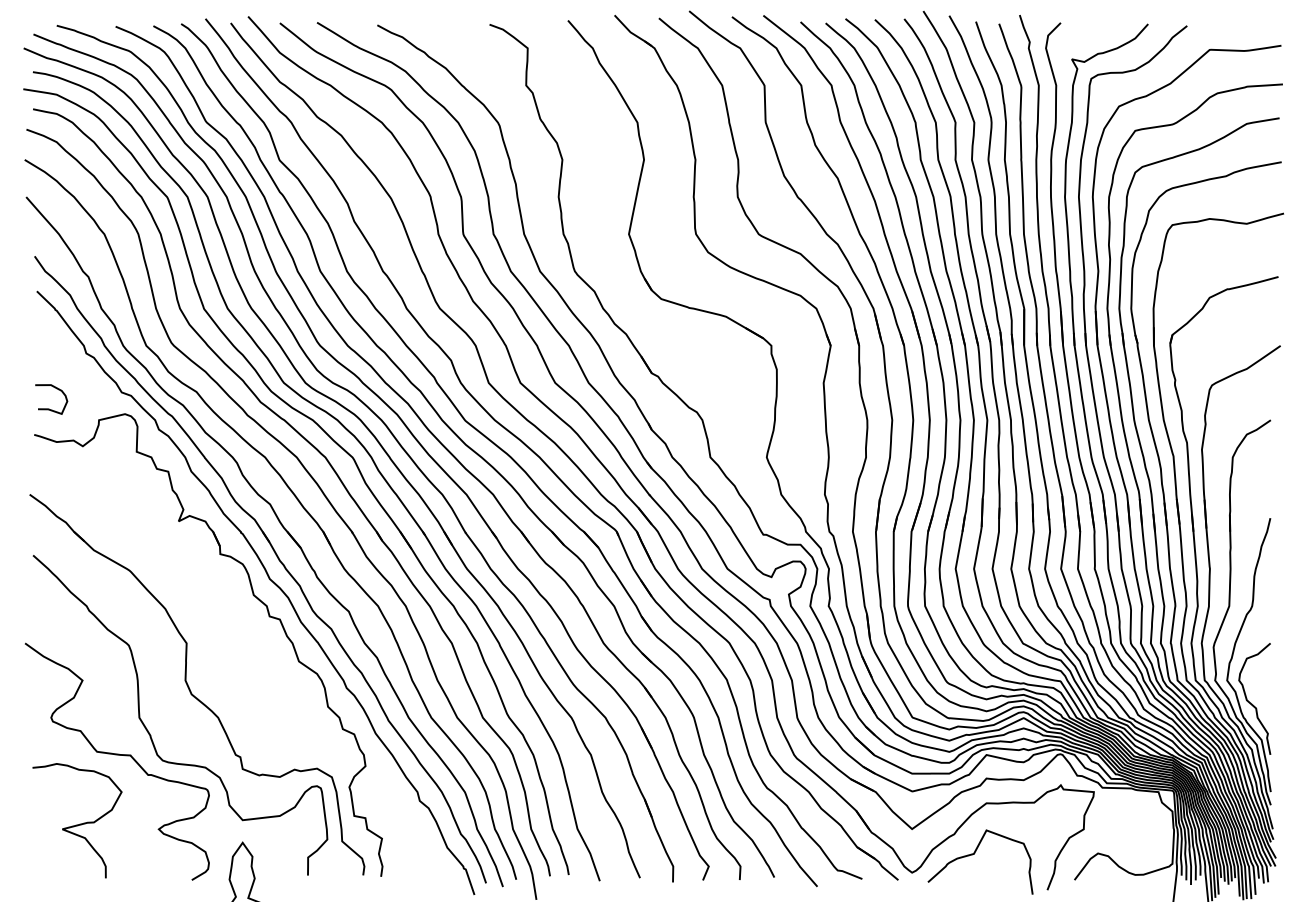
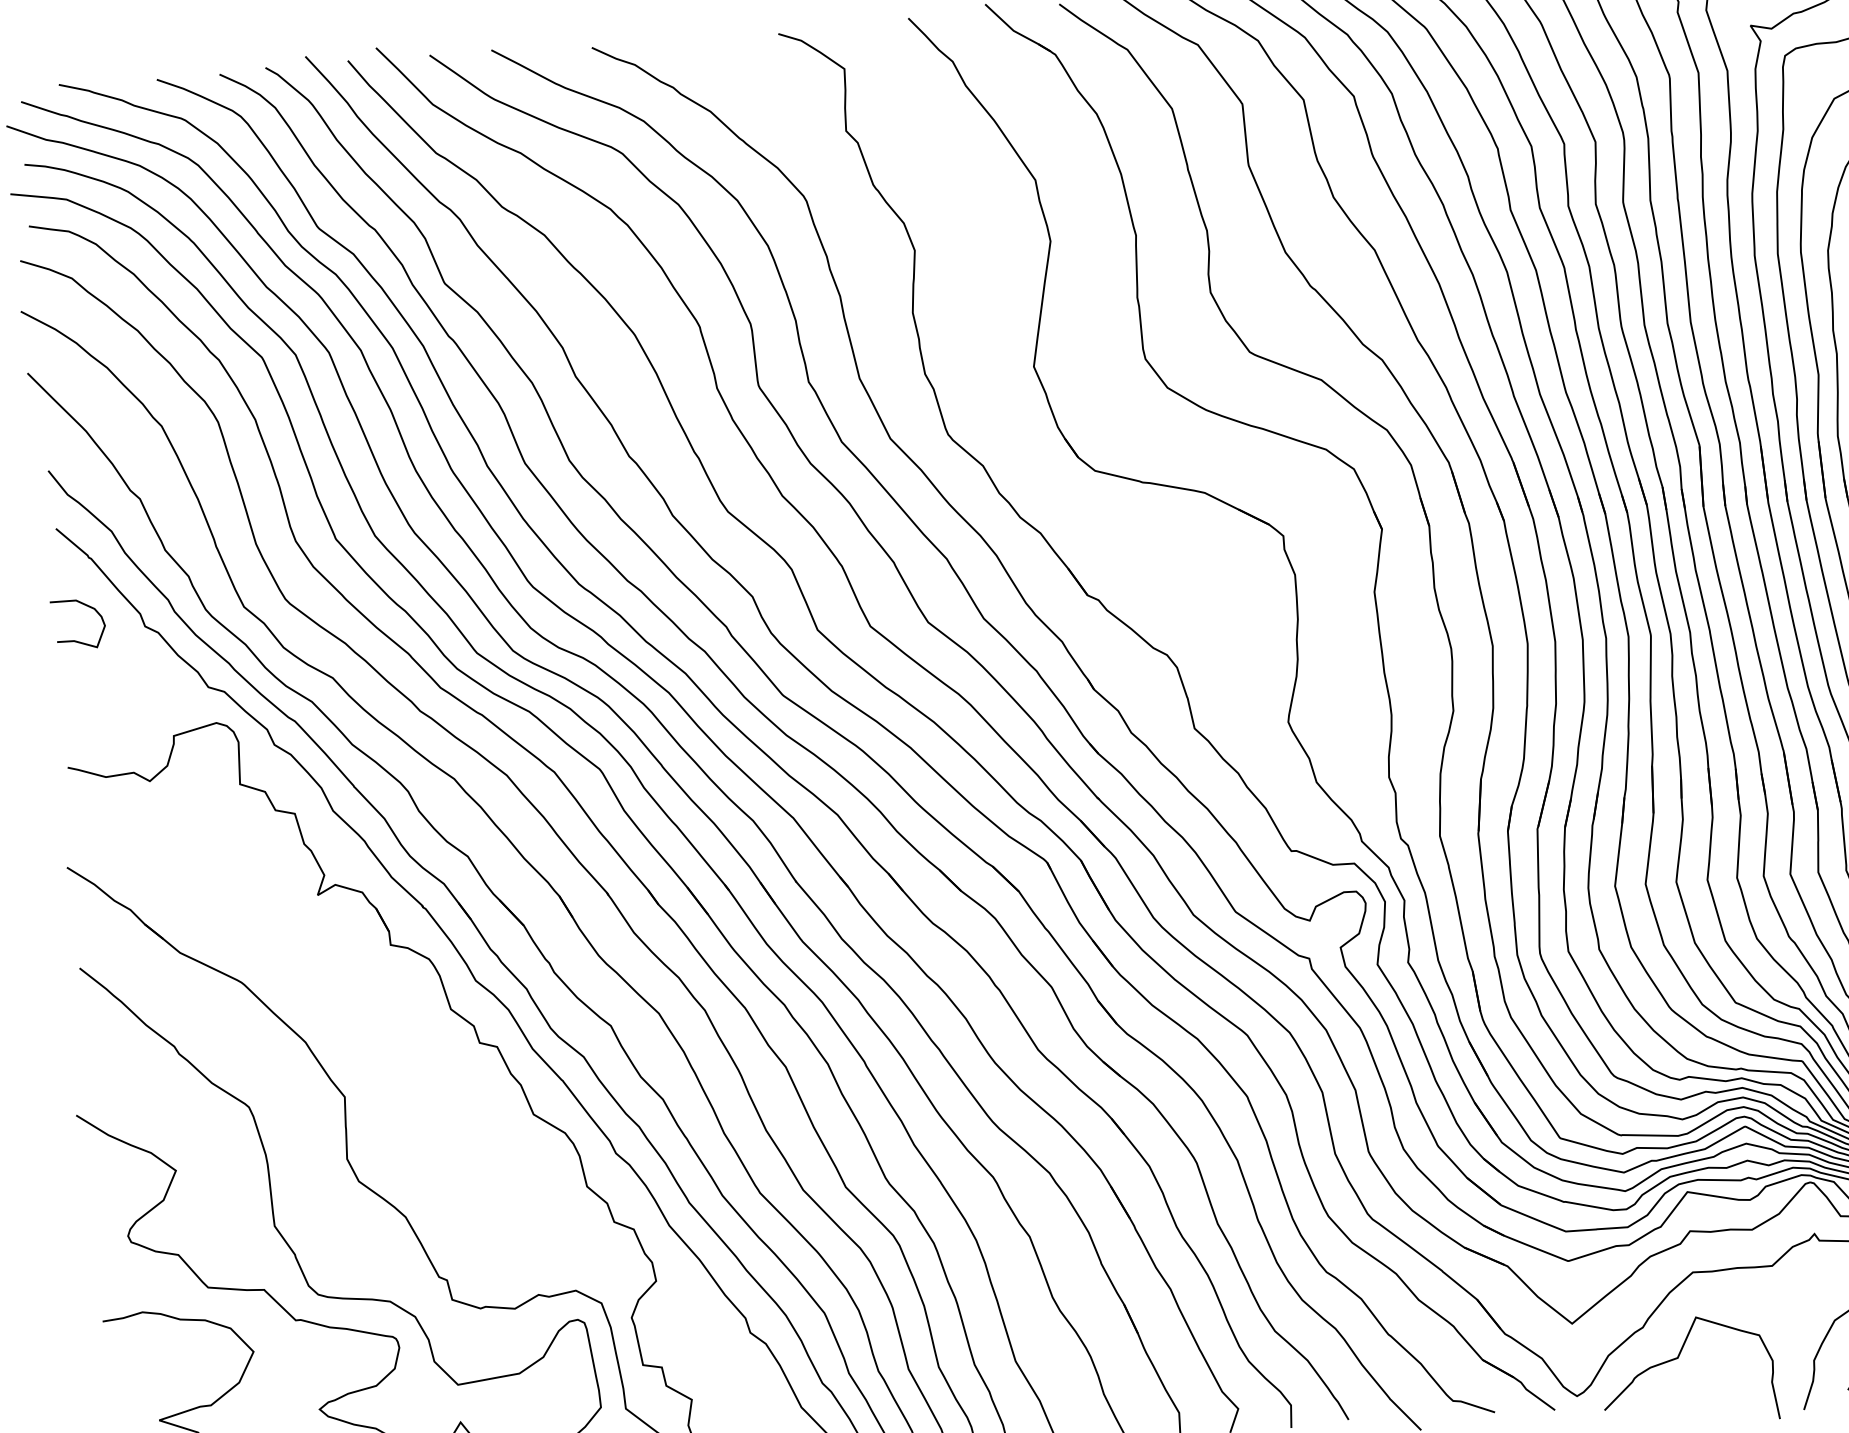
curve: (49, 408) -> (76, 639), moved

